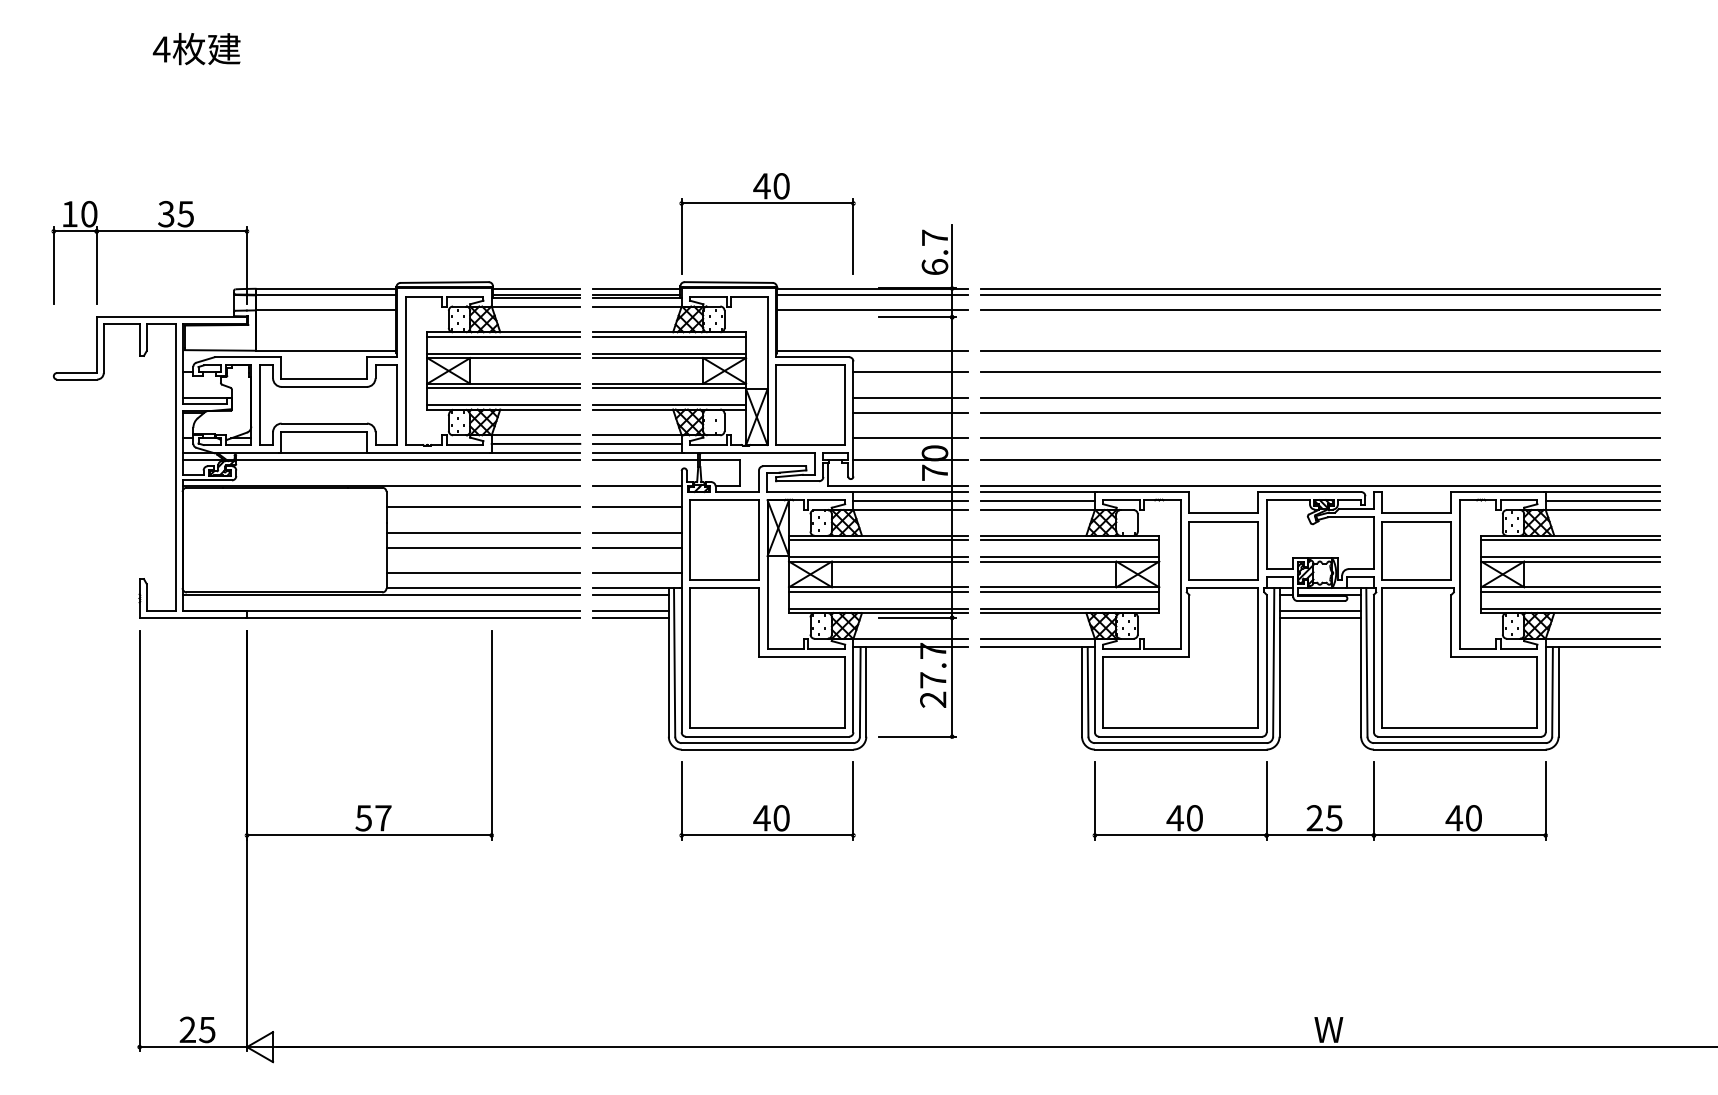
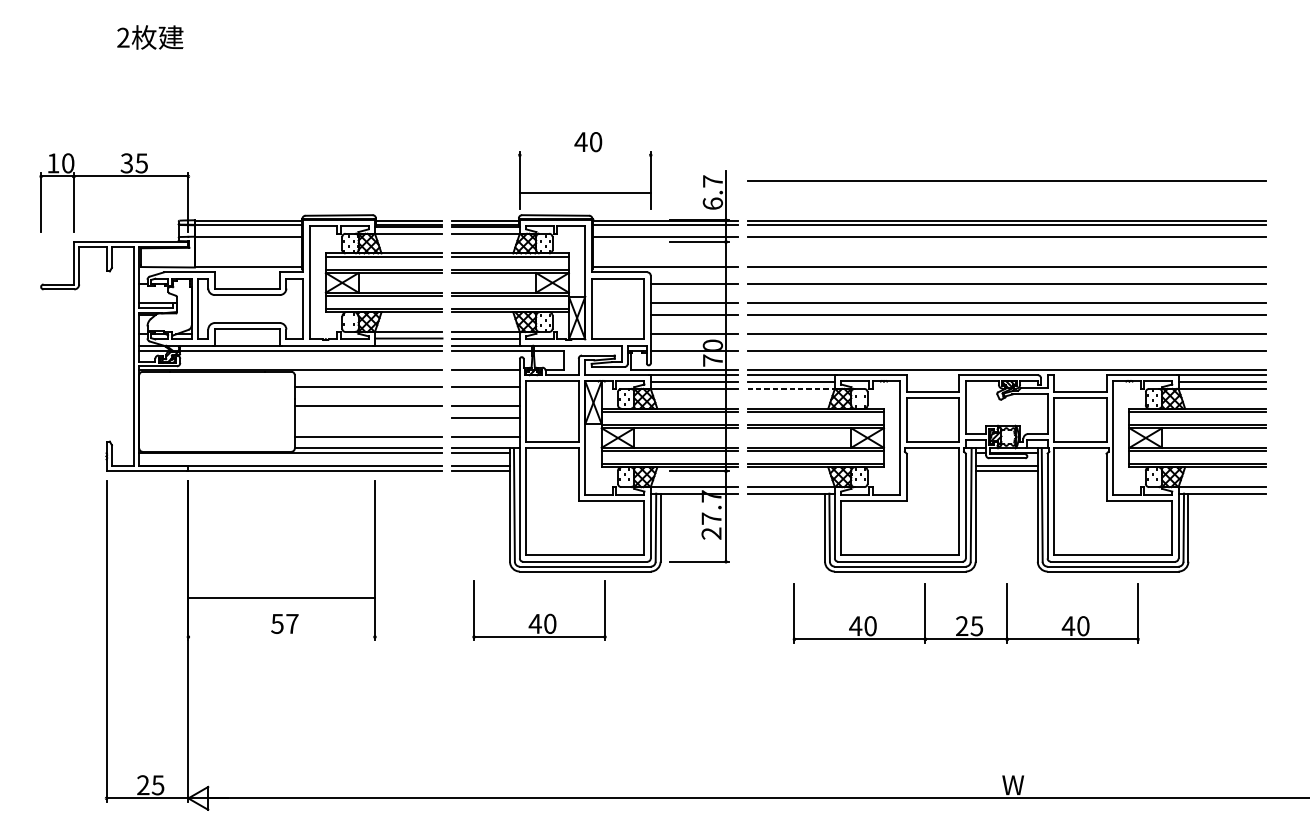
text: (161, 49) -> (123, 37), 4 -> 2
line: (767, 203) -> (585, 193), moved
line: (1320, 237) -> (1006, 181), added
line: (1039, 510) -> (792, 389), solid -> dashed
line: (483, 547) -> (368, 417), removed
part: (767, 800) -> (539, 610), moved
part: (1319, 800) -> (965, 612), moved
line: (369, 835) -> (281, 598), moved

